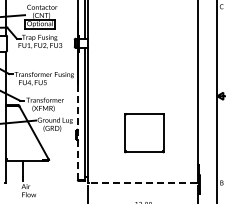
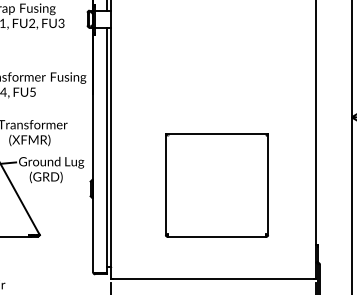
line: (77, 131) -> (92, 182), dashed -> solid
part: (144, 132) -> (216, 184), size x1.43
line: (142, 183) -> (213, 279), dashed -> solid

